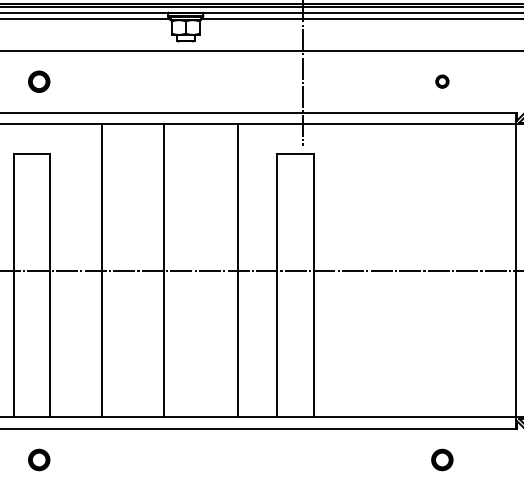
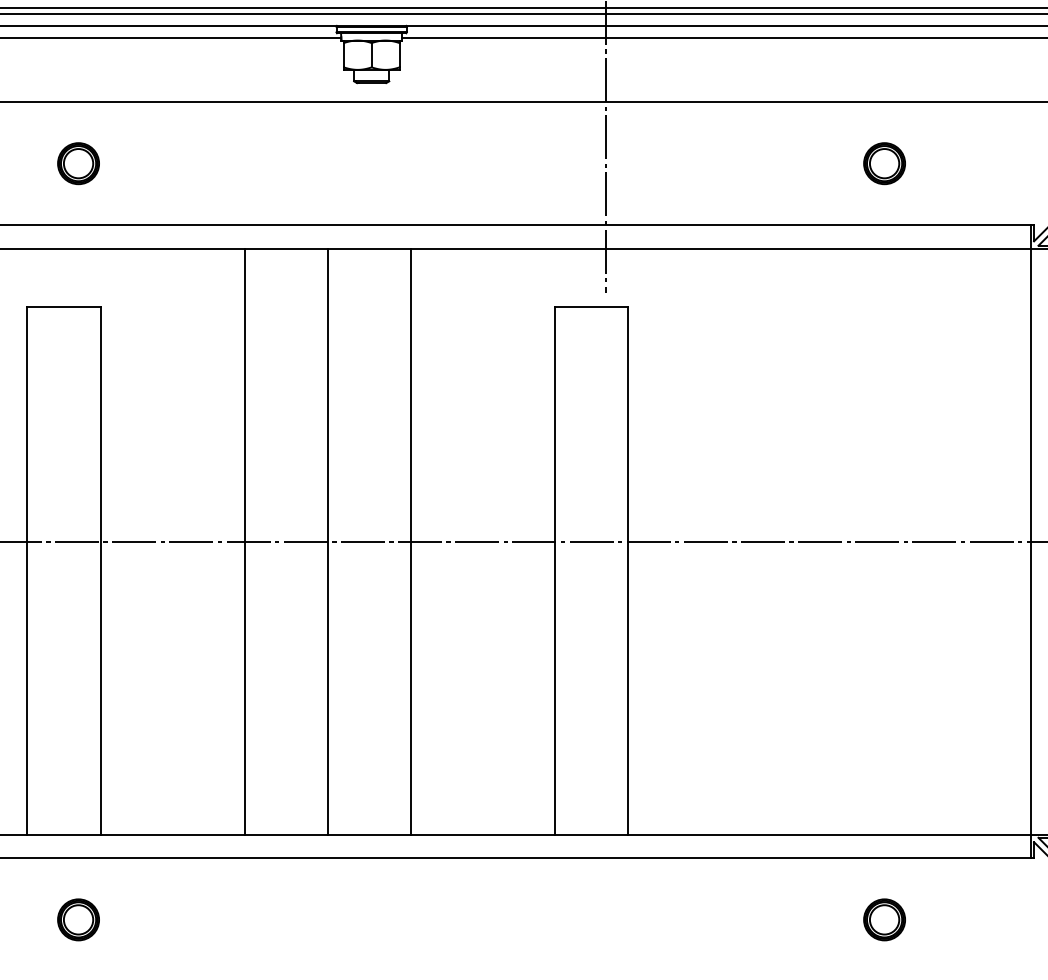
part: (442, 81) -> (884, 163), size x1.67
line: (102, 270) -> (245, 540), moved
line: (238, 270) -> (411, 540), moved

